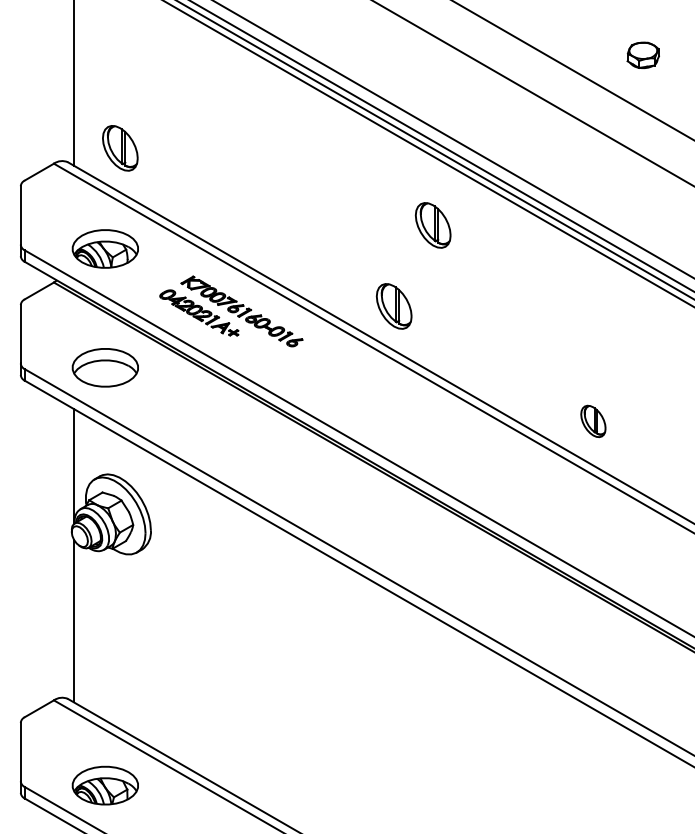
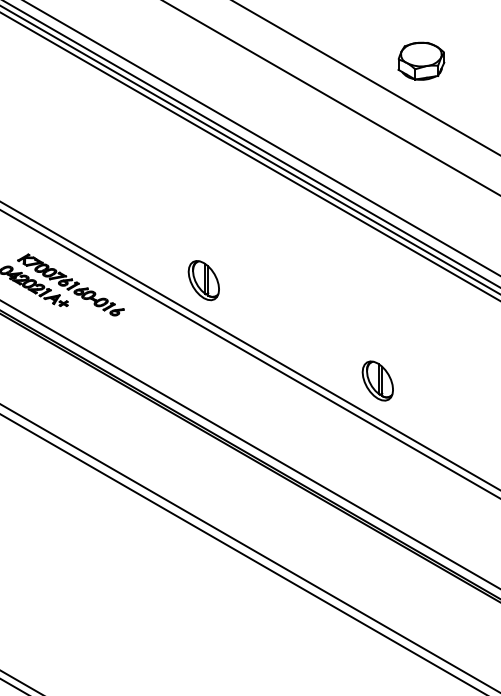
part: (643, 55) -> (421, 61), size x1.67
part: (432, 225) -> (237, 209), removed
part: (593, 421) -> (377, 381), size x1.43

